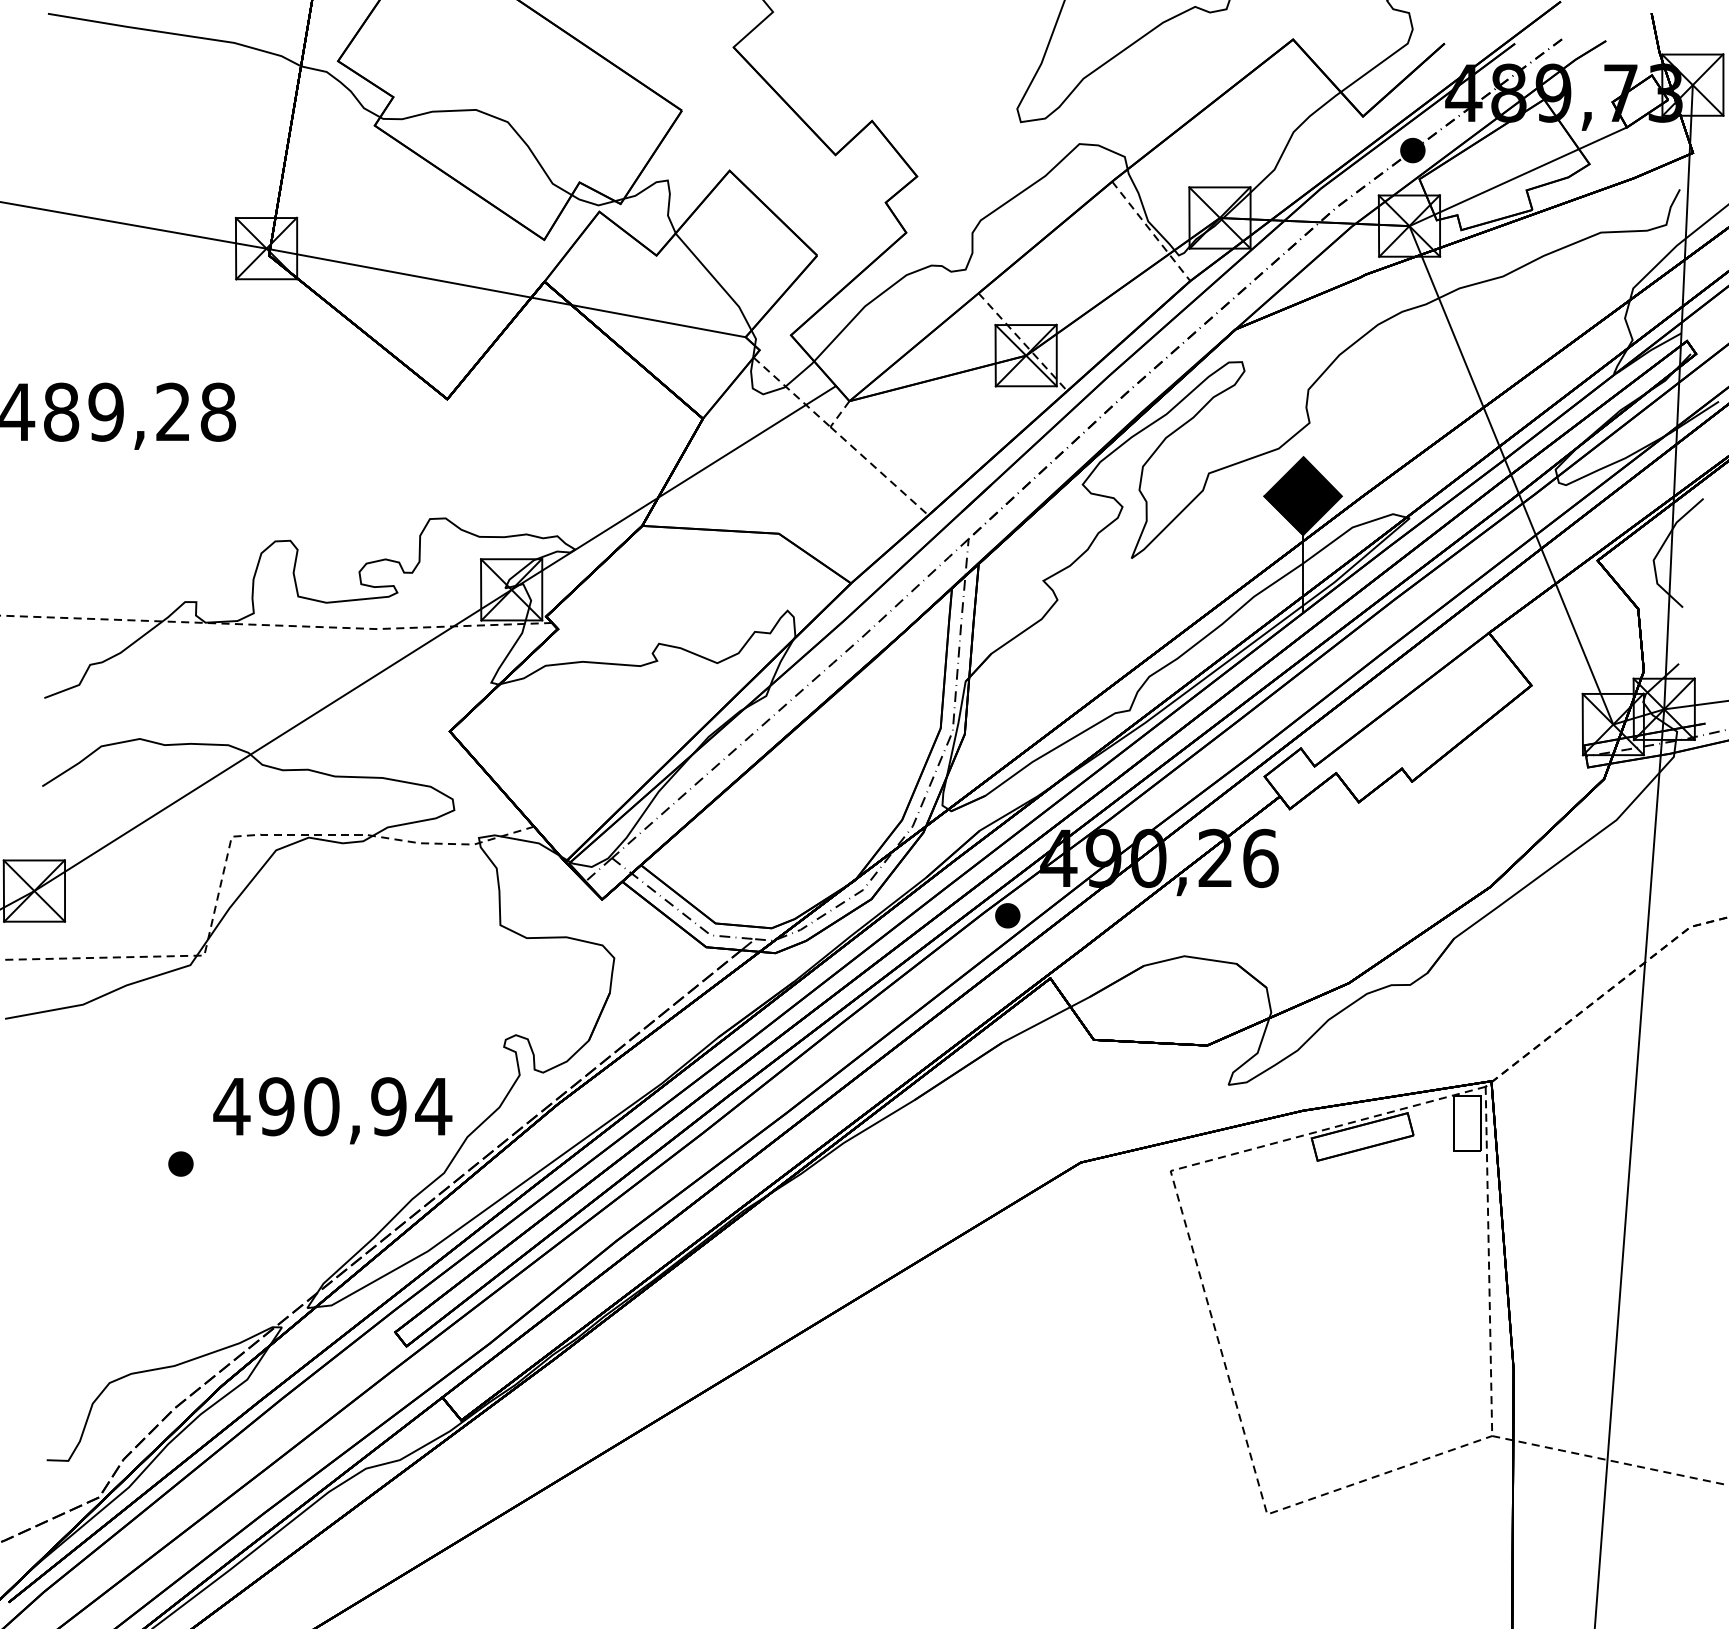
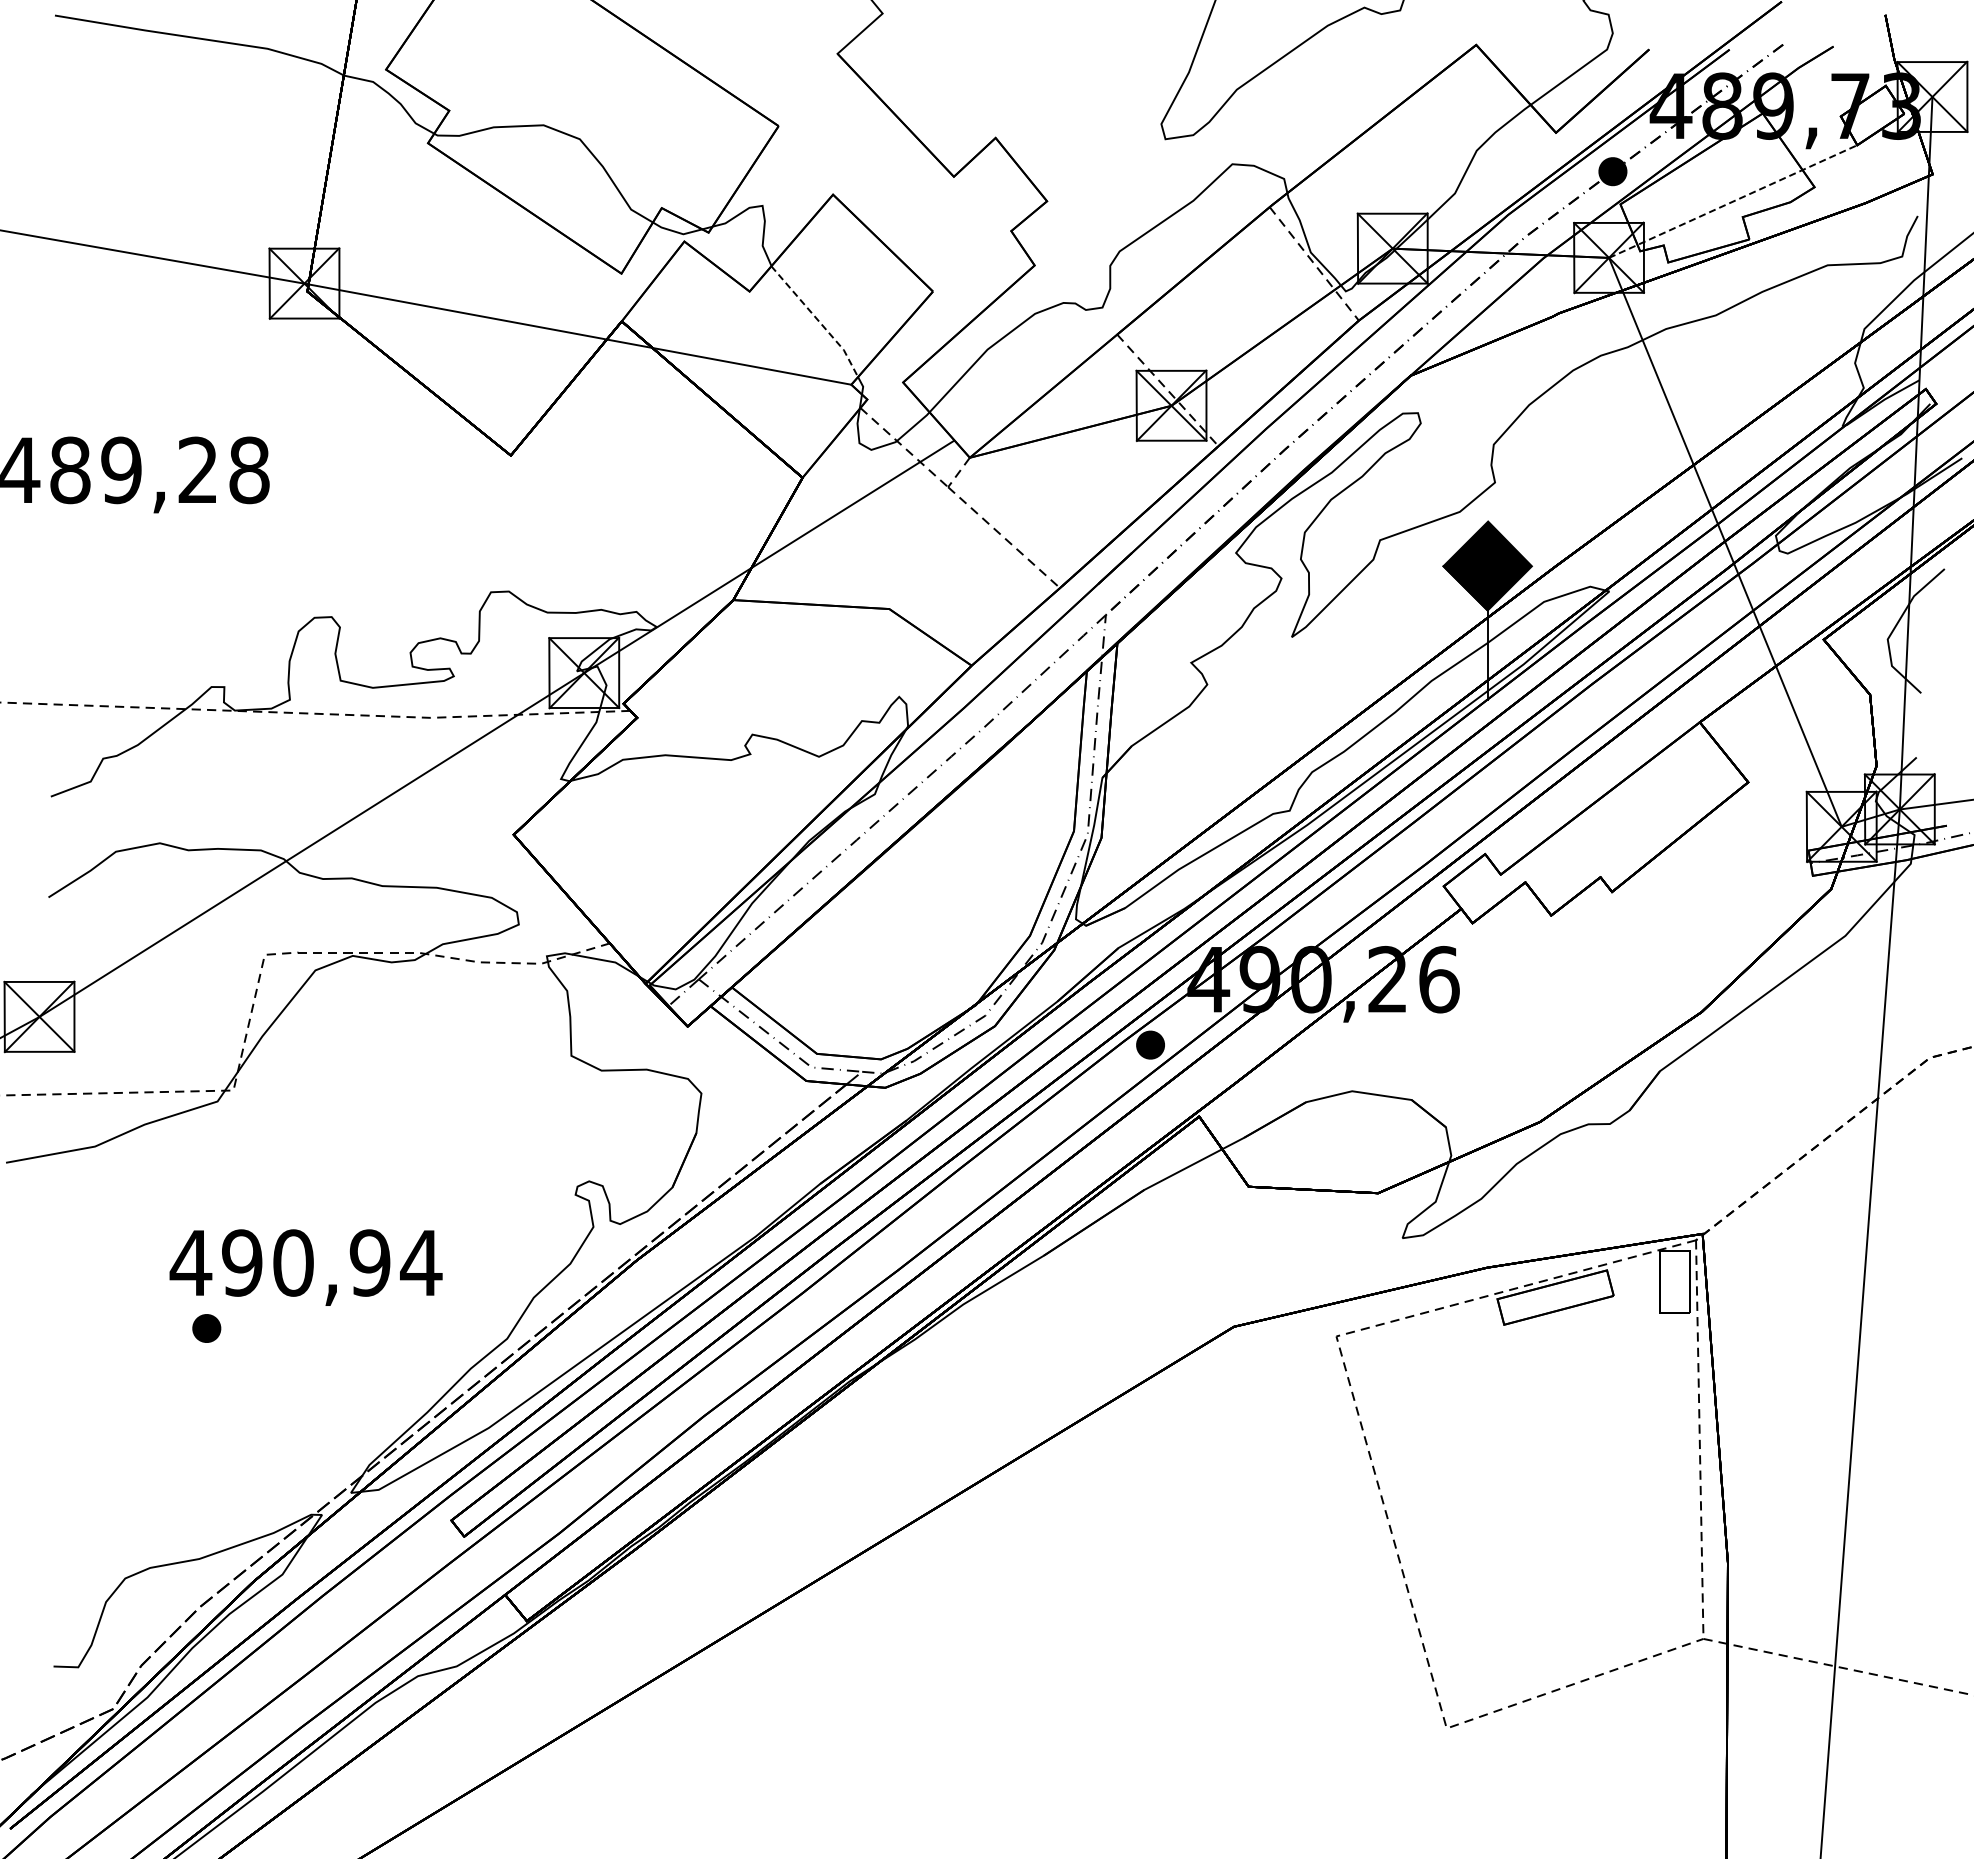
line: (1518, 176) -> (1733, 201), solid -> dashed
line: (716, 280) -> (817, 320), solid -> dashed
text: (332, 1110) -> (305, 1267), moved

